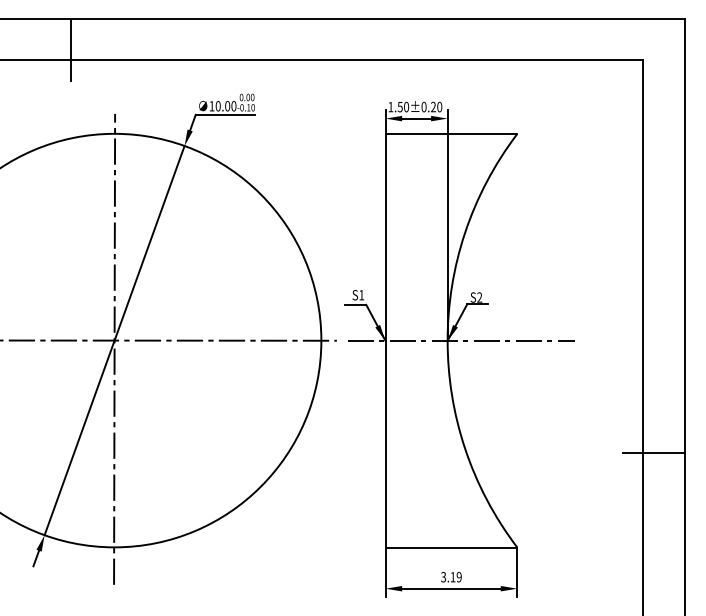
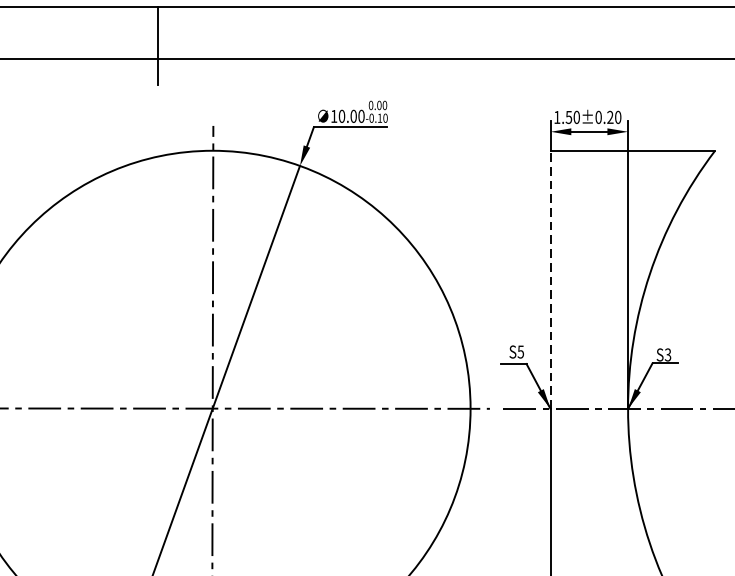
line: (385, 236) -> (550, 278), solid -> dashed
text: (361, 295) -> (520, 352), S1 -> S5
text: (479, 297) -> (667, 354), S2 -> S3

